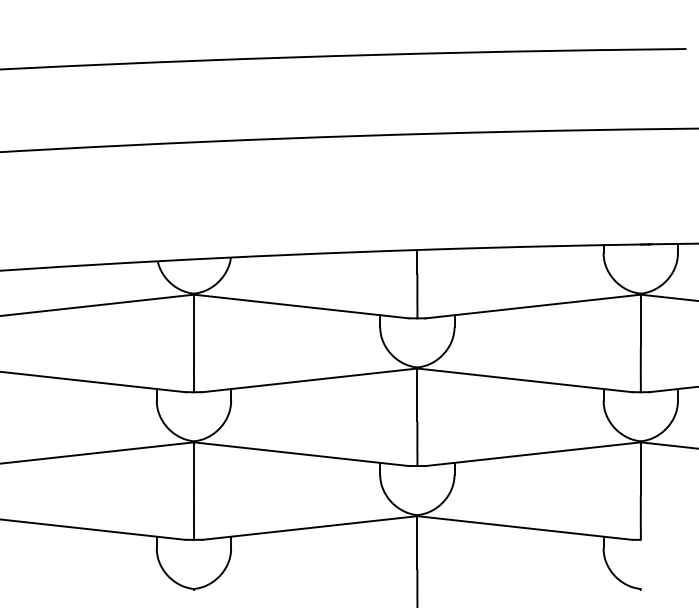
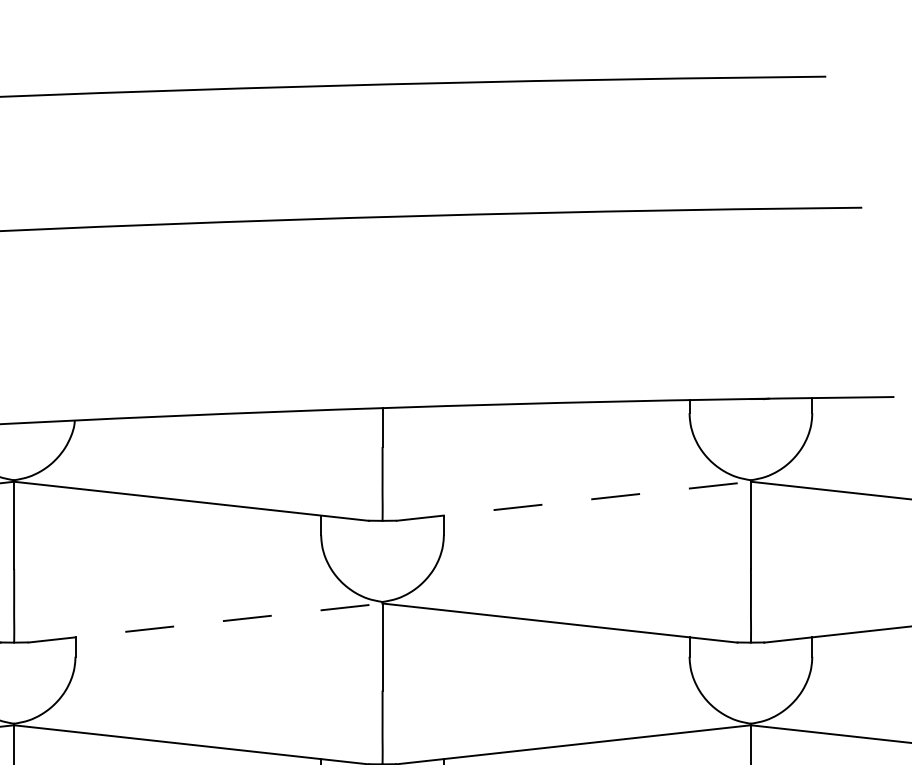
line: (533, 306) -> (574, 501), solid -> dashed
line: (310, 380) -> (206, 623), solid -> dashed

